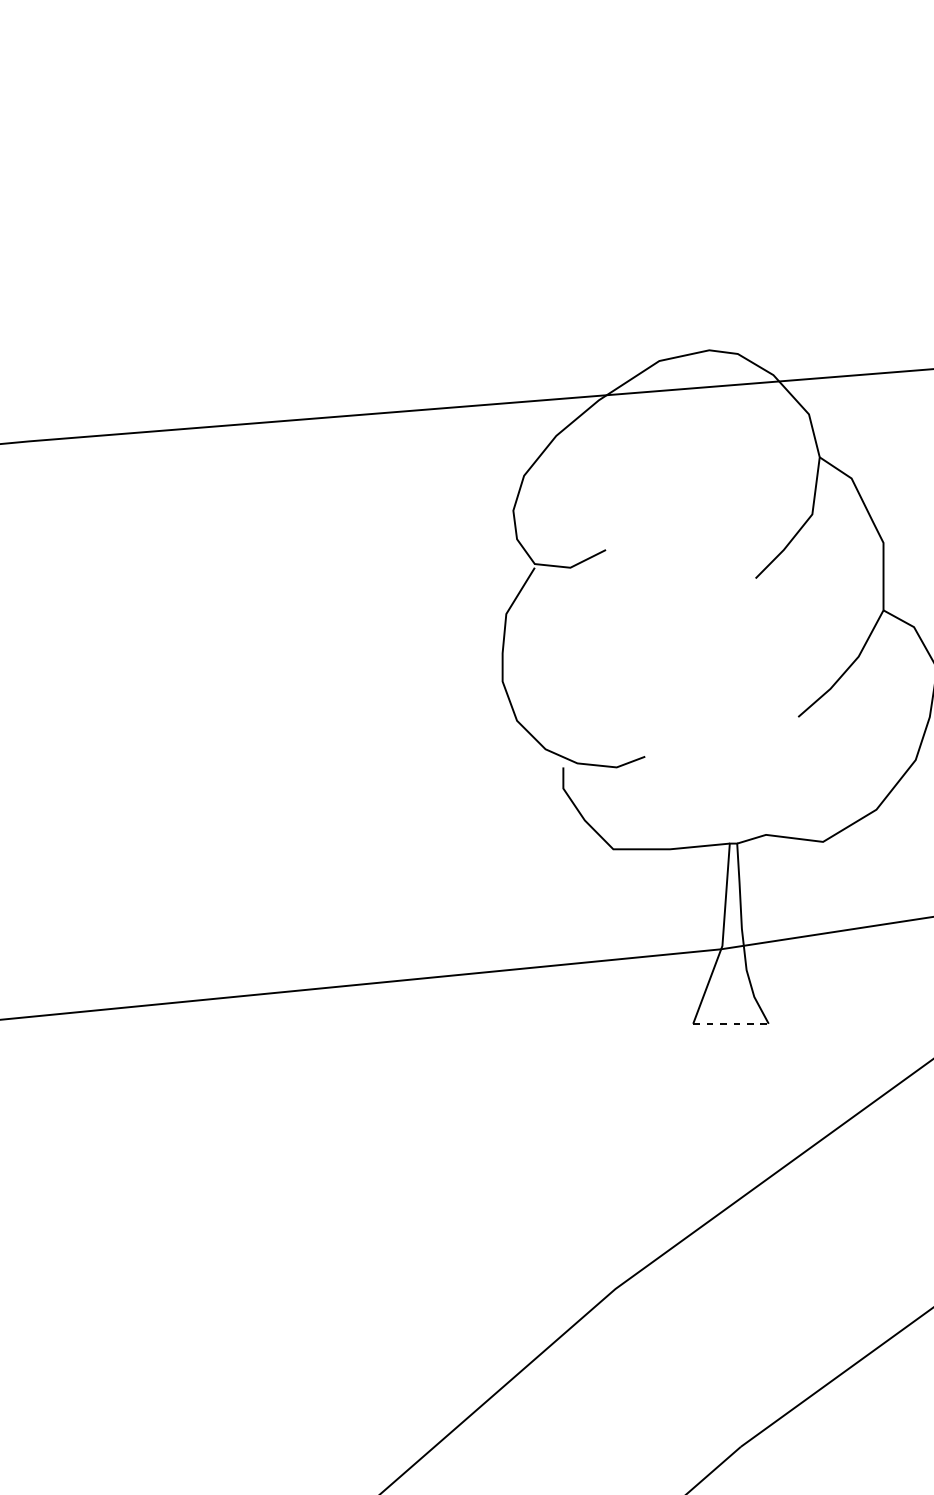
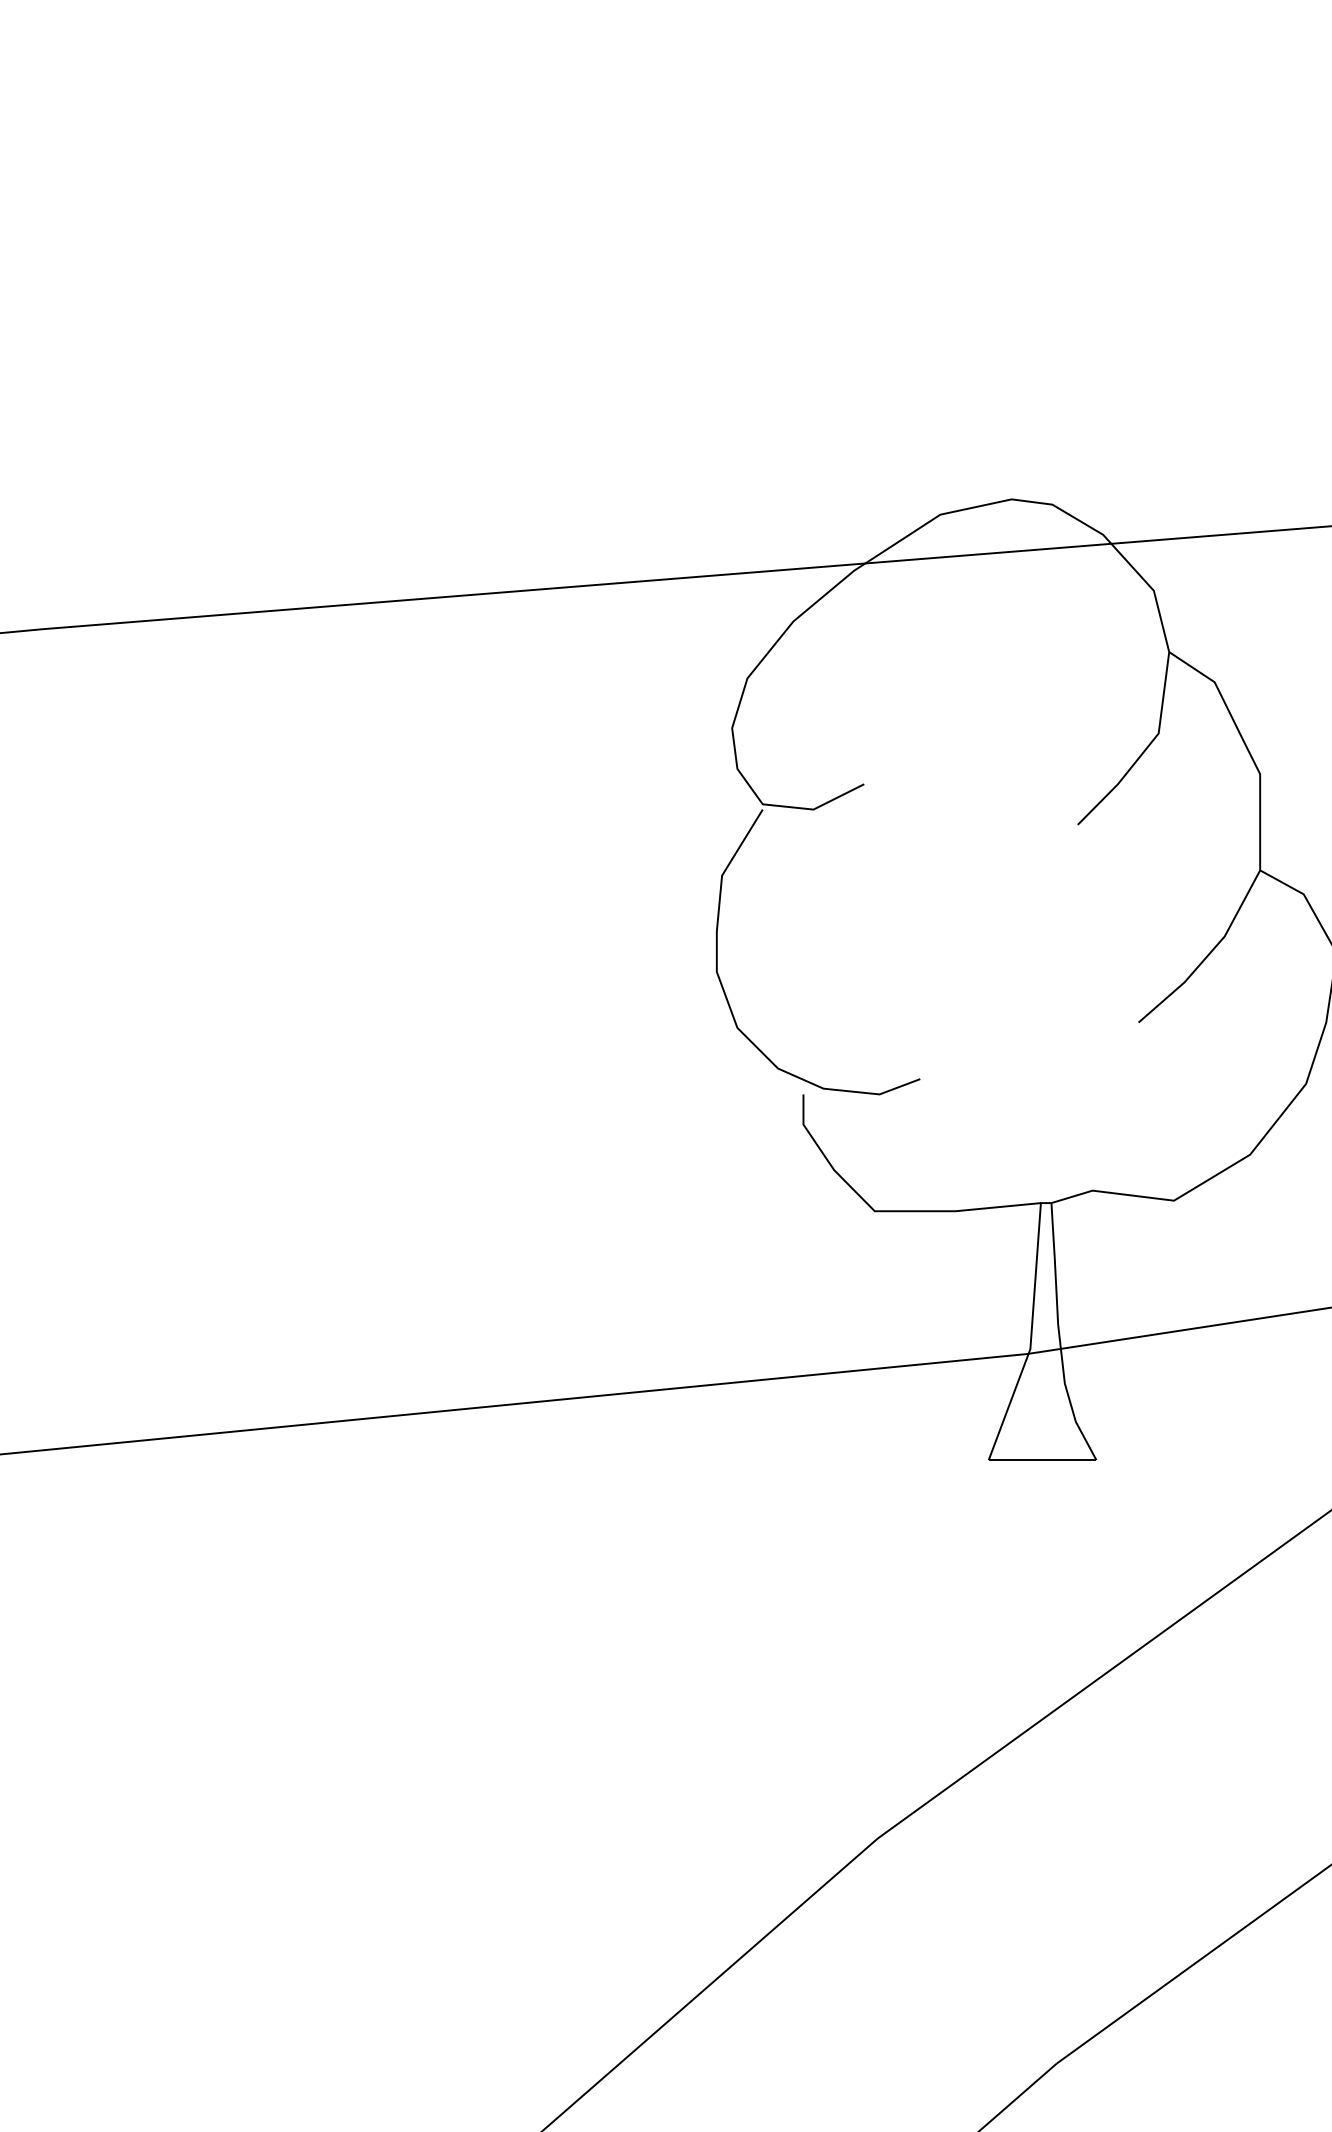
line: (730, 1024) -> (1042, 1460), dashed -> solid

